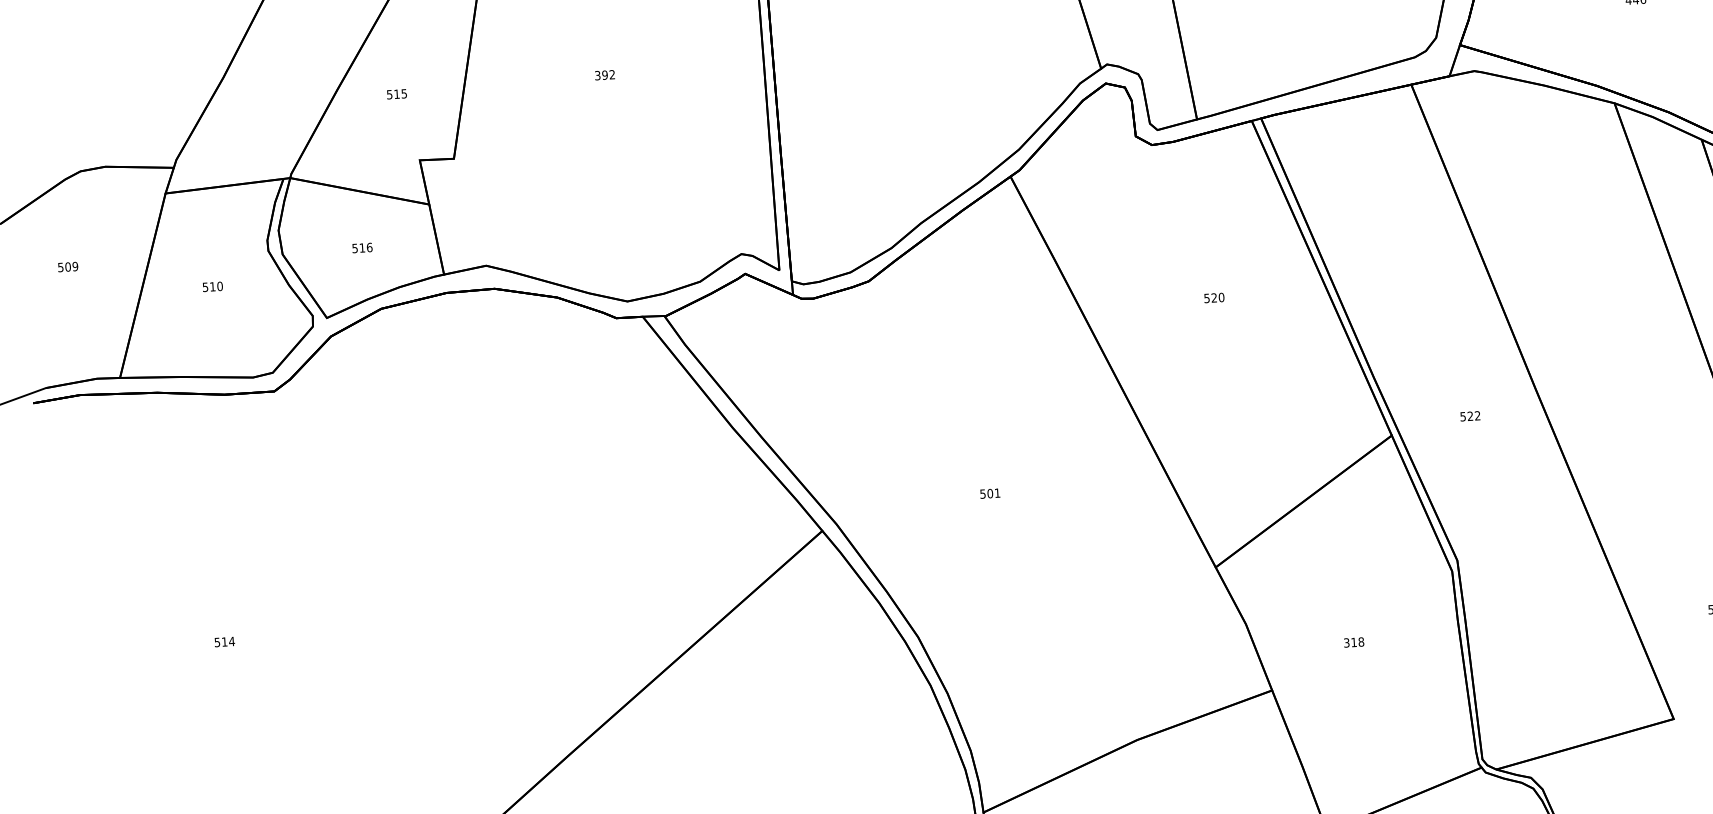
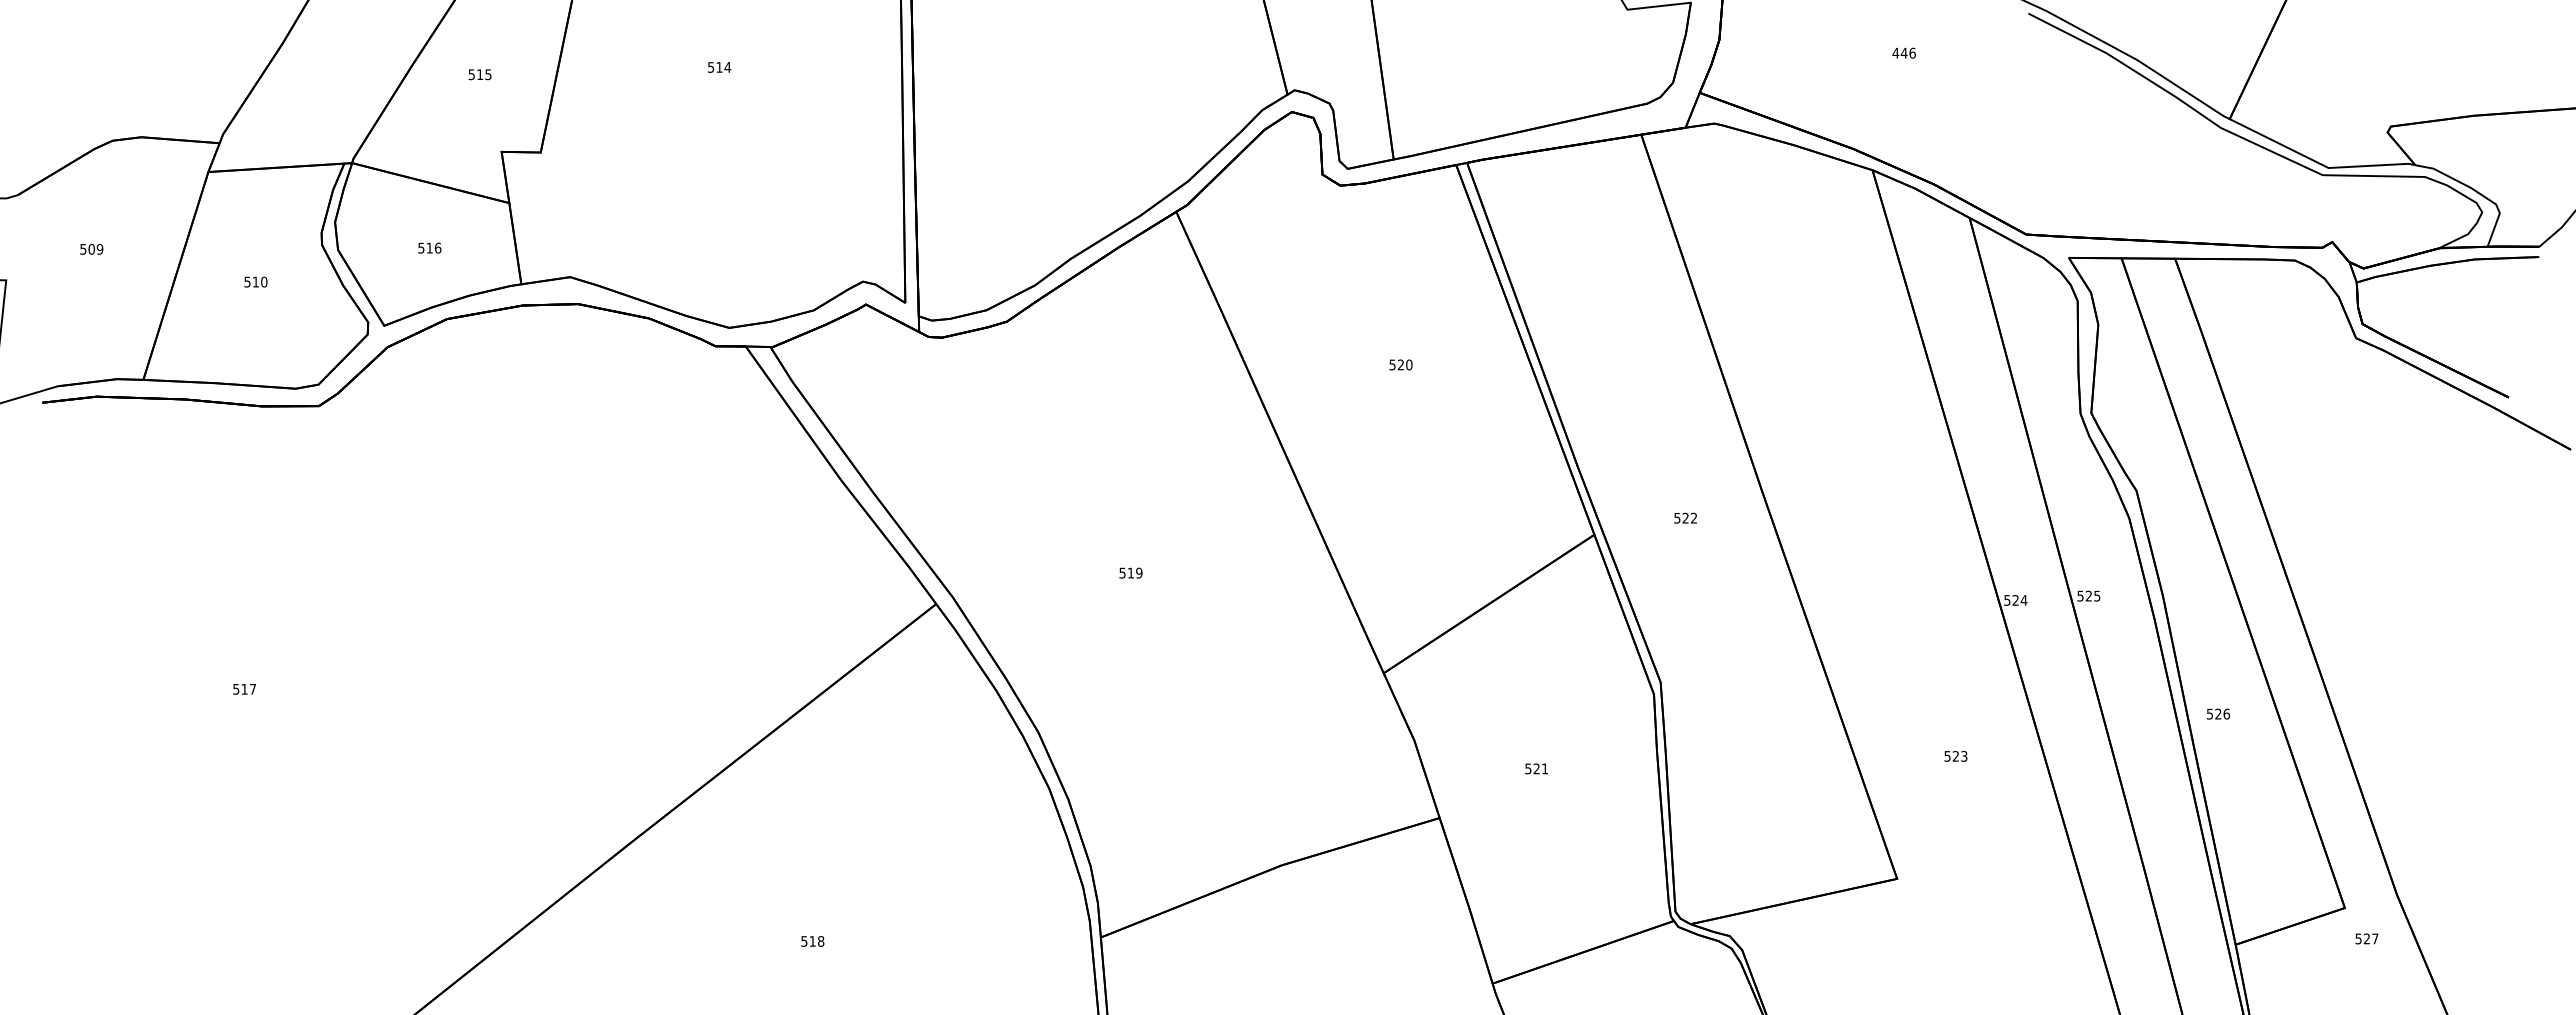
text: (605, 75) -> (719, 67), 392 -> 514
text: (993, 492) -> (1134, 572), 501 -> 519
text: (231, 641) -> (252, 689), 514 -> 517
text: (1353, 642) -> (1536, 768), 318 -> 521

